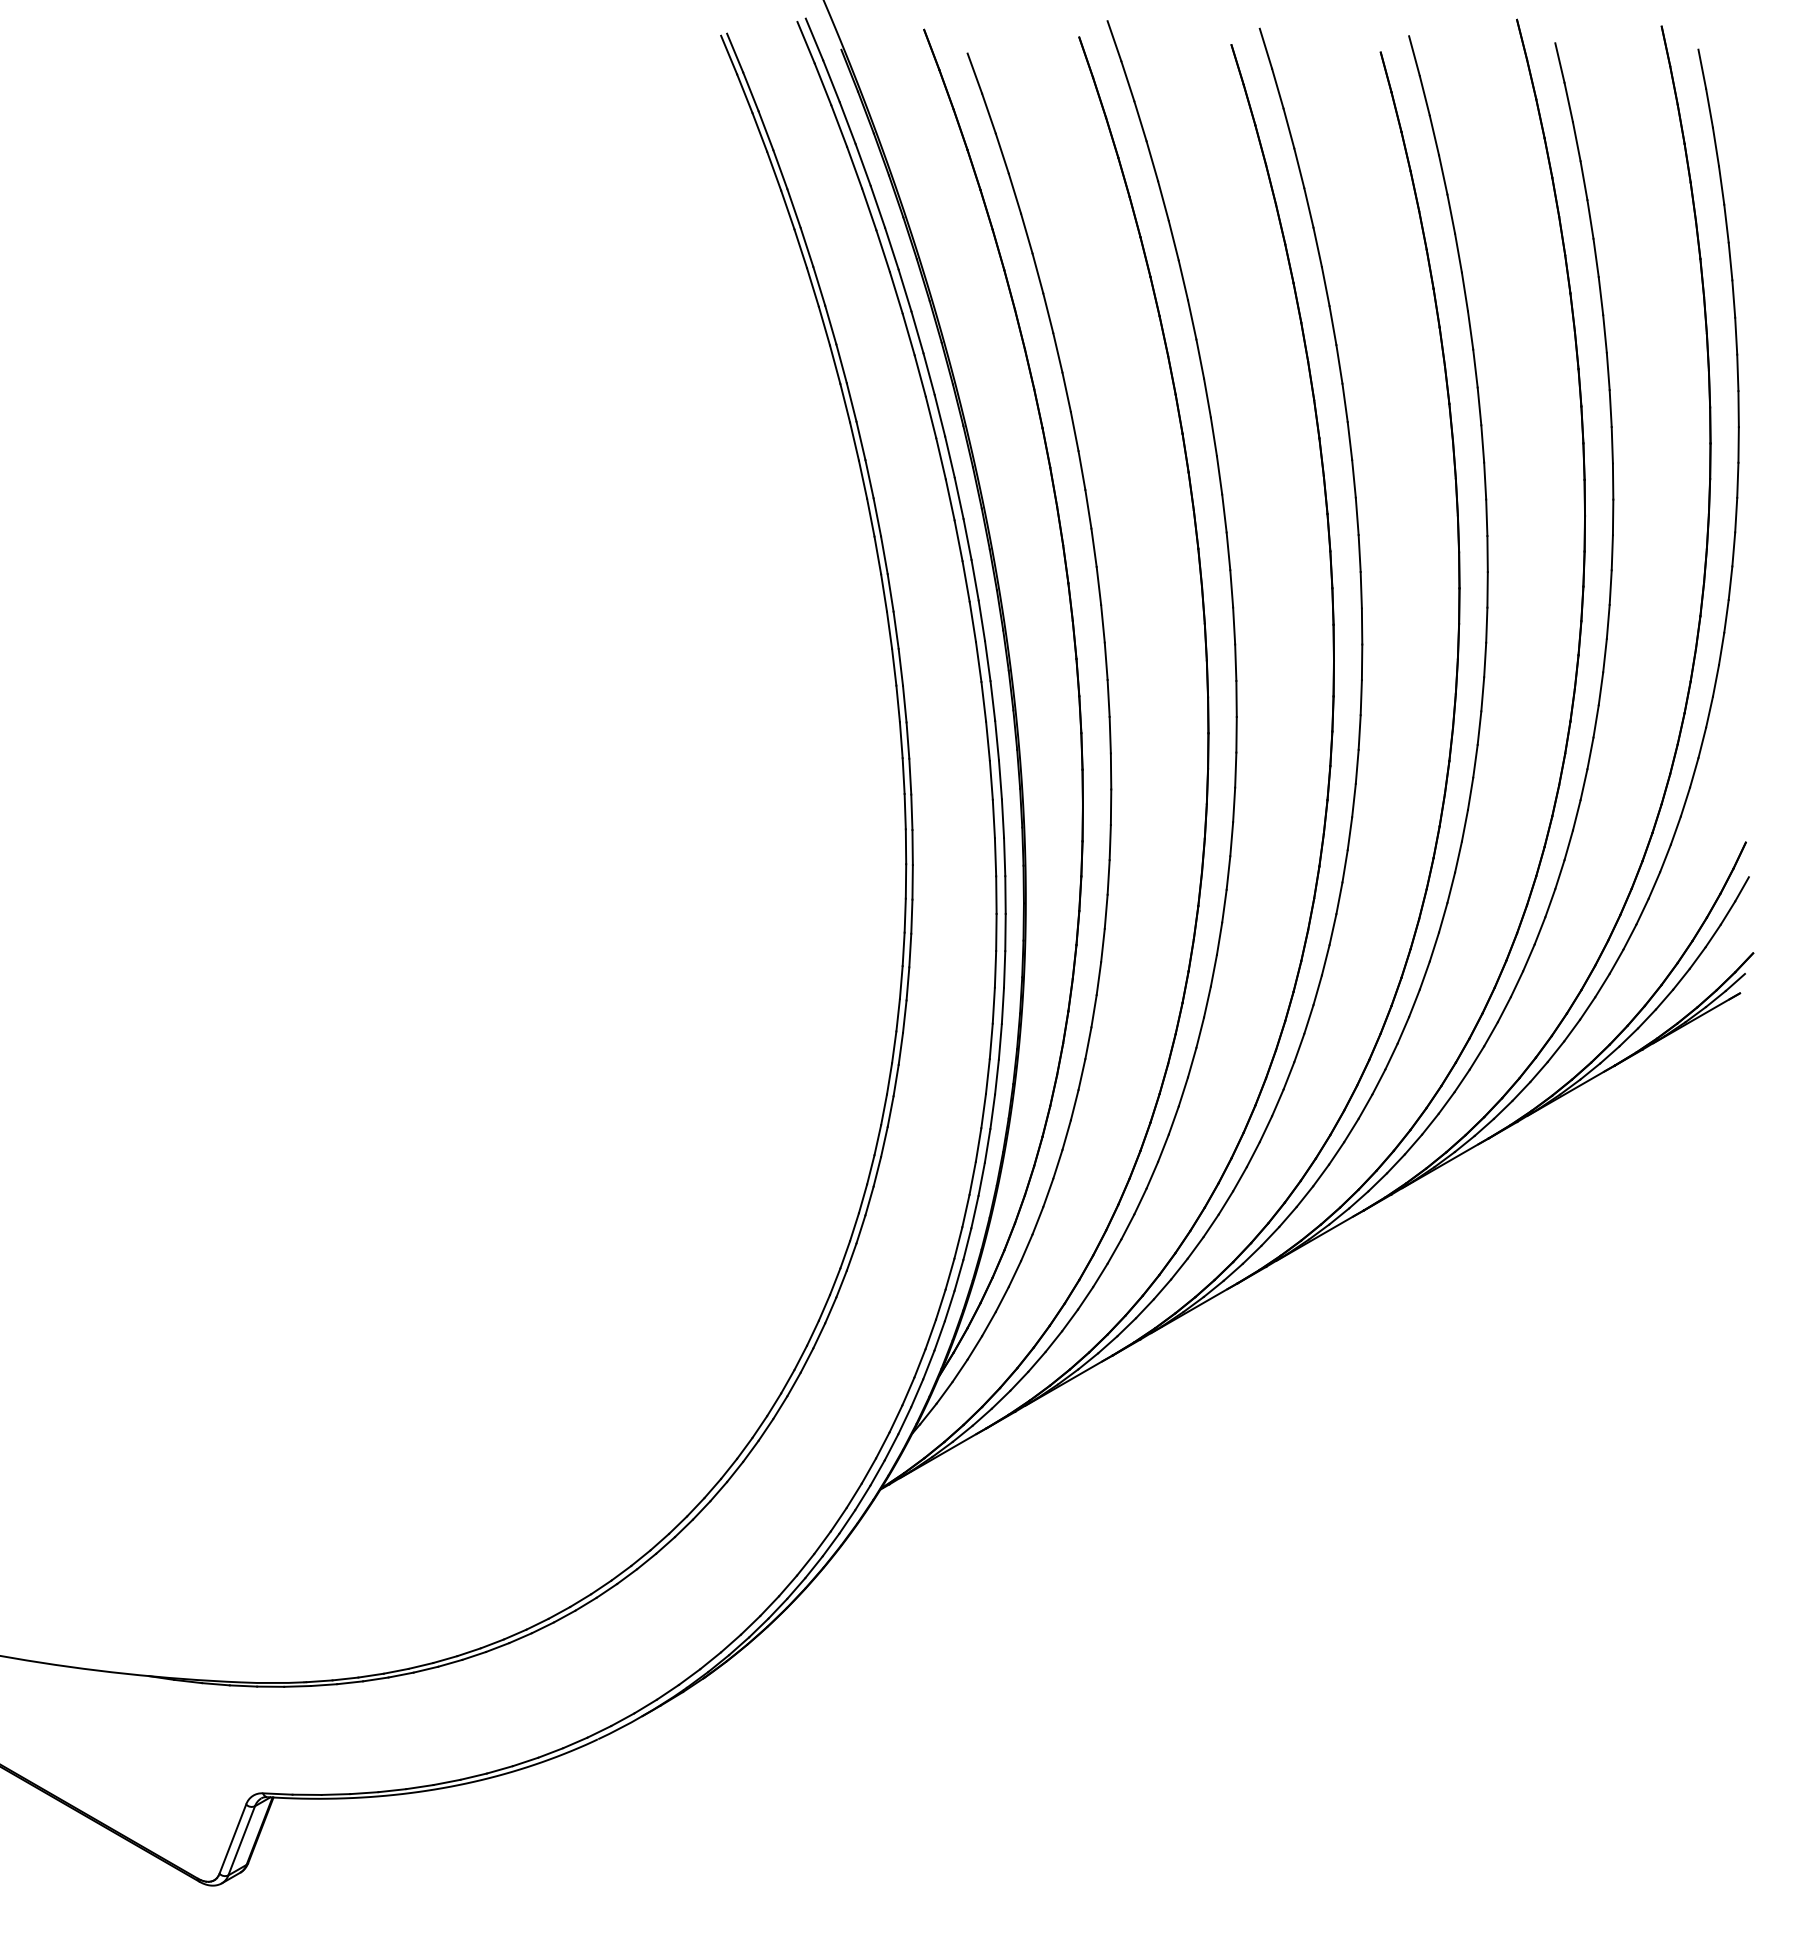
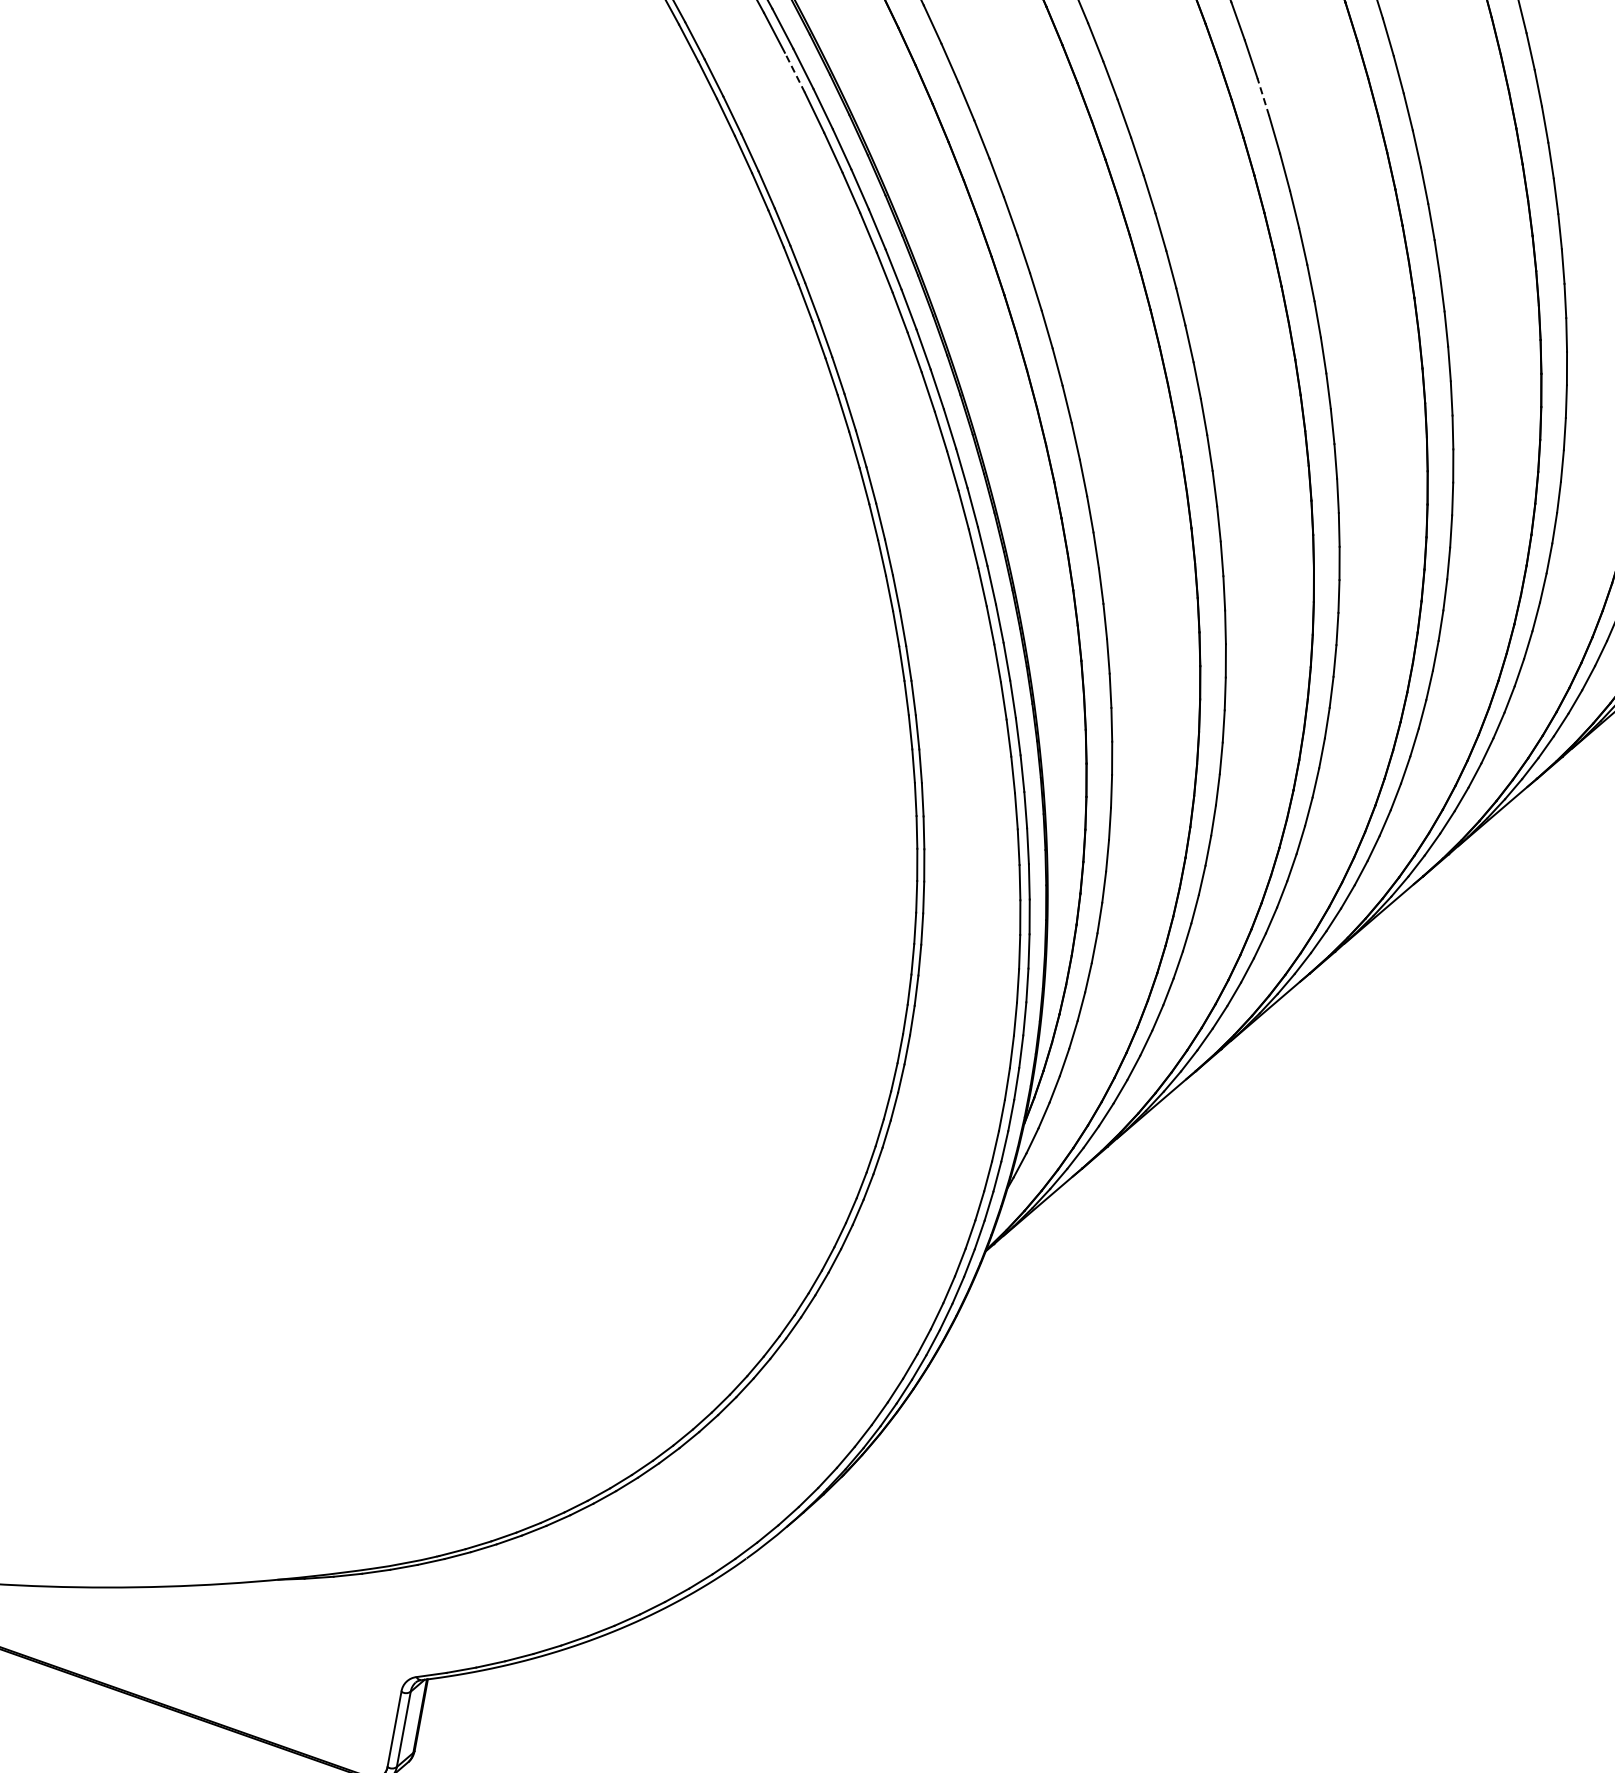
line: (908, 334) -> (794, 72), solid -> dashed
line: (1349, 440) -> (1262, 96), solid -> dashed

